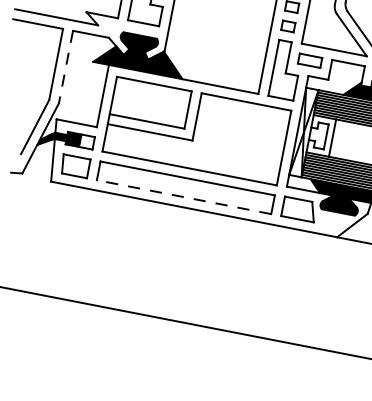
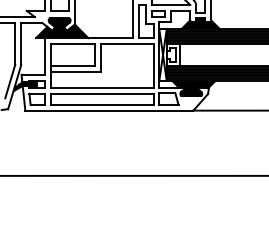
line: (66, 67) -> (21, 44), dashed -> solid
line: (182, 196) -> (101, 104), dashed -> solid

